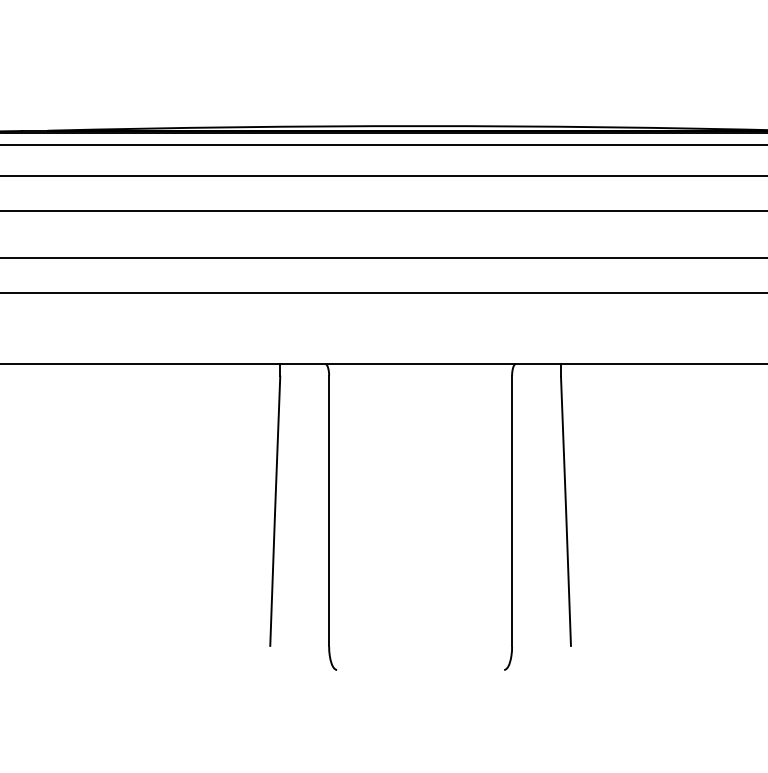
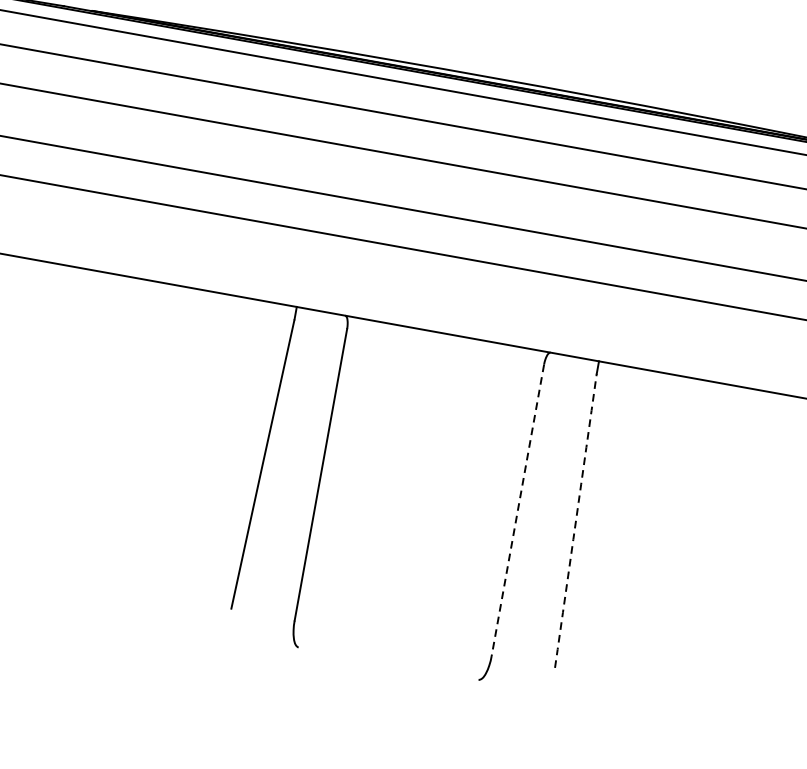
line: (512, 511) -> (518, 510), solid -> dashed
arc: (566, 511) -> (576, 521), solid -> dashed

